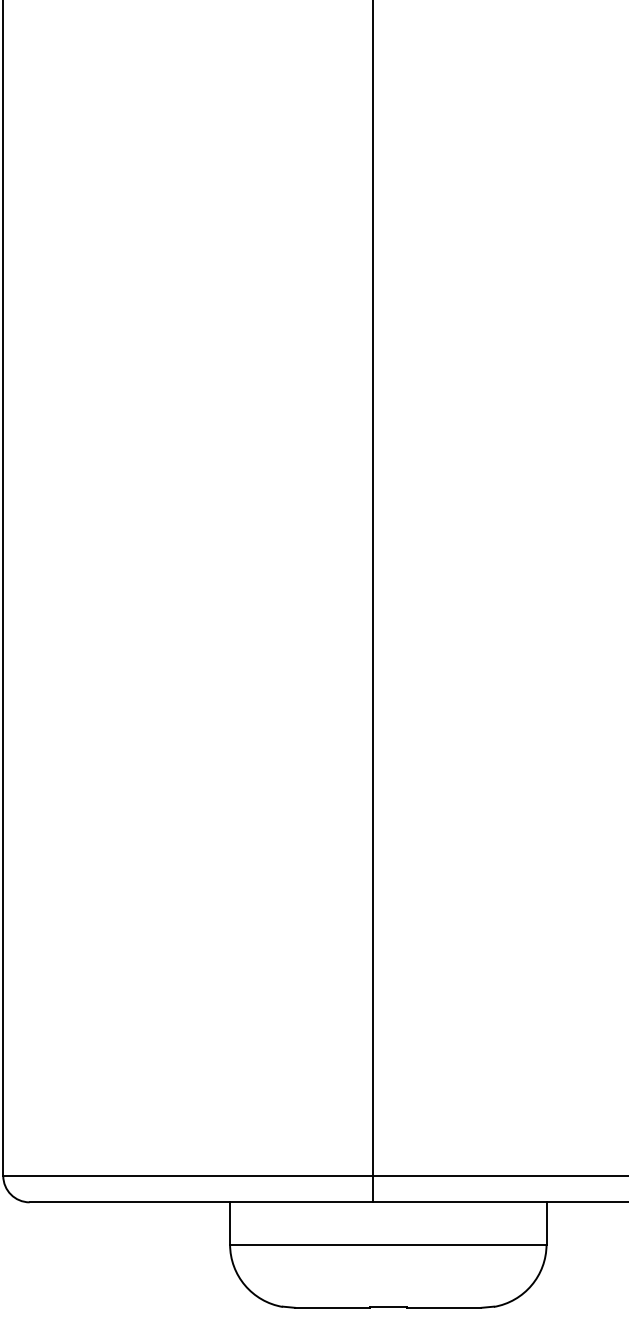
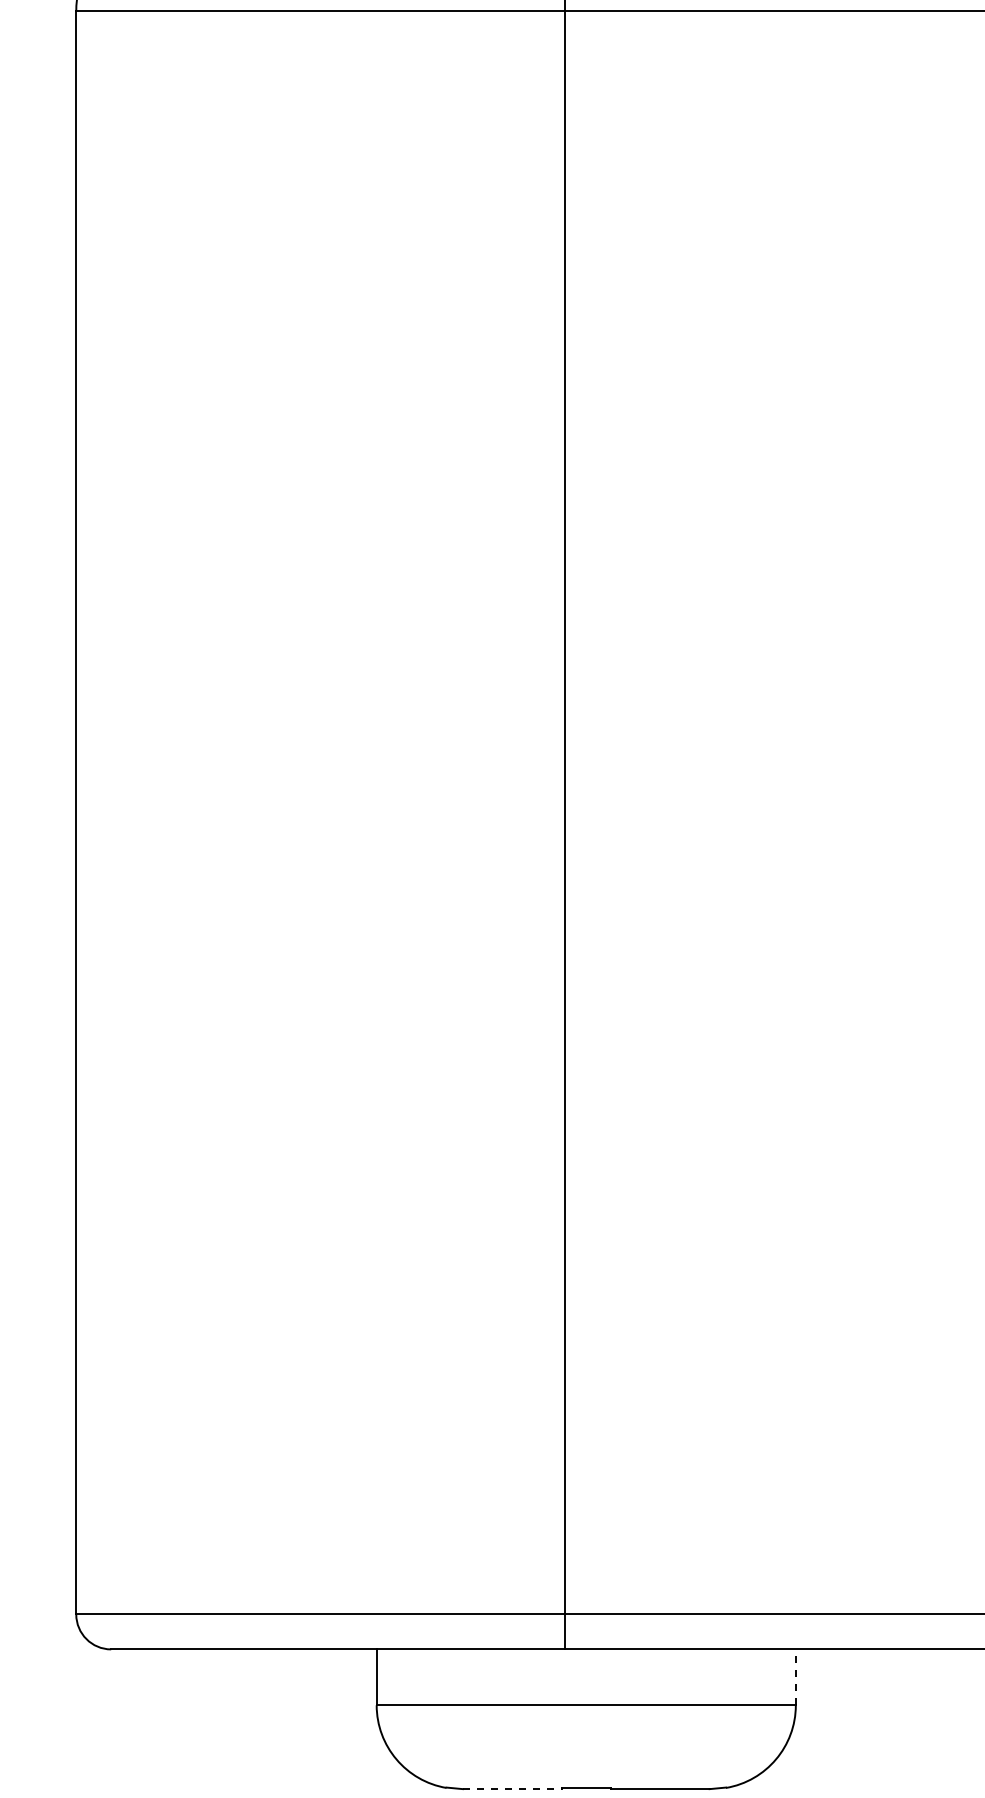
line: (546, 1223) -> (795, 1677), solid -> dashed
line: (332, 1308) -> (512, 1789), solid -> dashed

